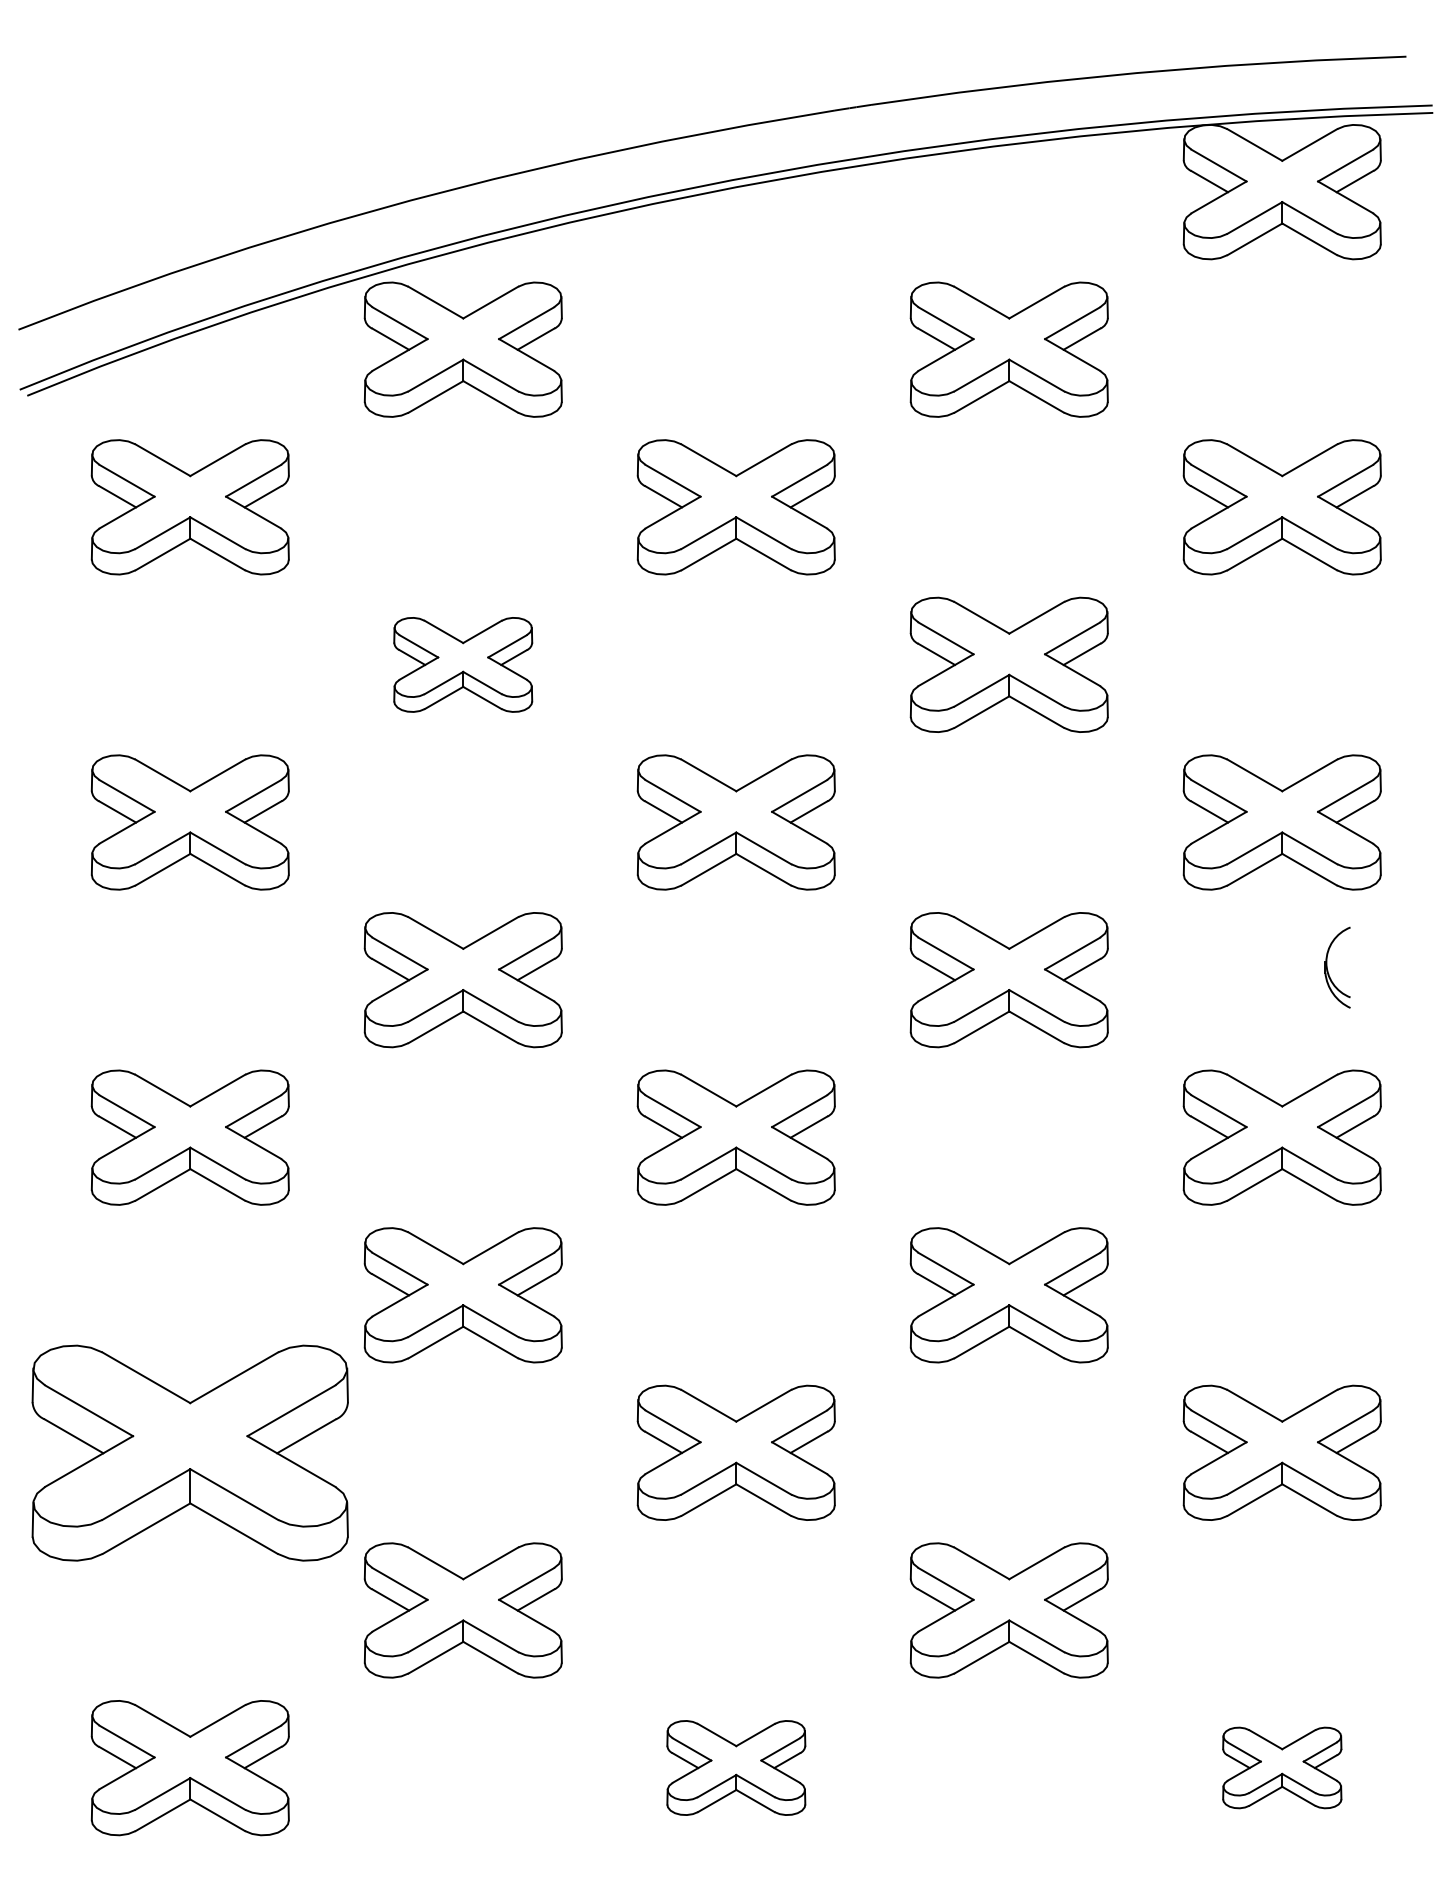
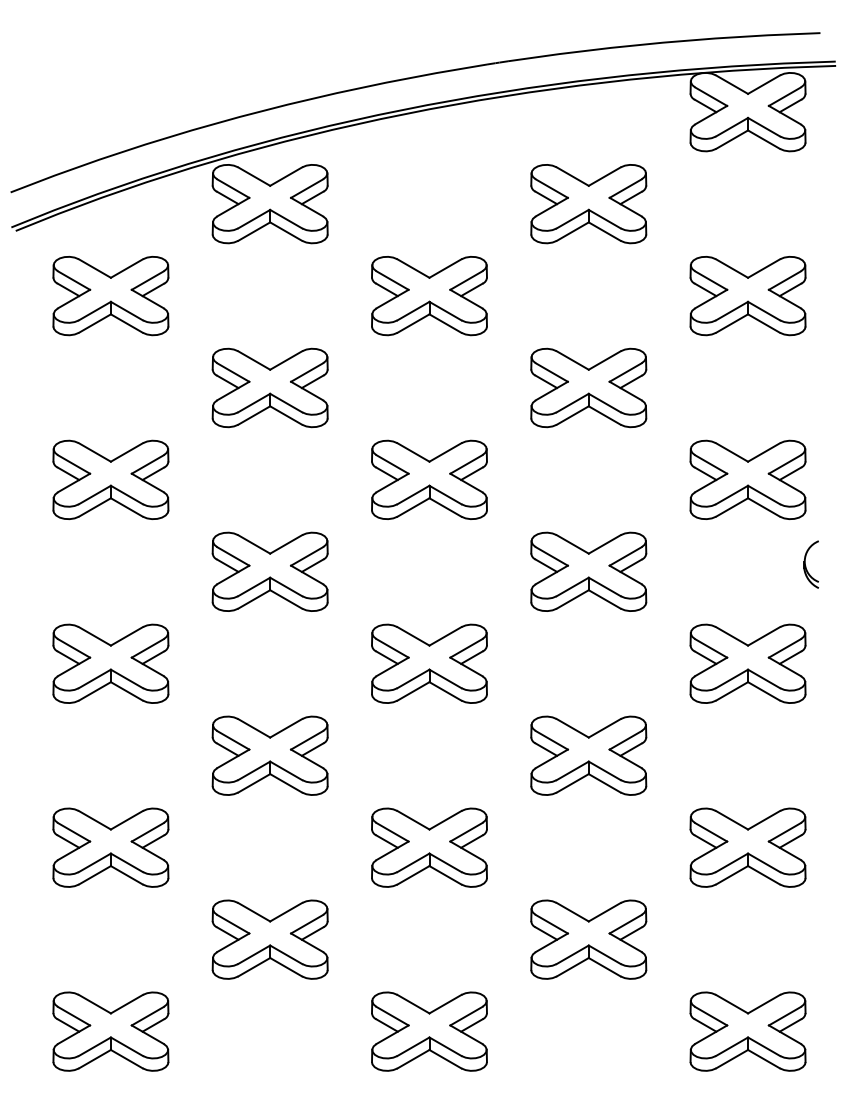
part: (462, 664) -> (269, 387), size x1.43
part: (1336, 967) -> (810, 564), moved
part: (189, 1452) -> (110, 847), size x0.62
part: (736, 1767) -> (429, 1031), size x1.43
part: (1281, 1767) -> (747, 1031), size x1.67

